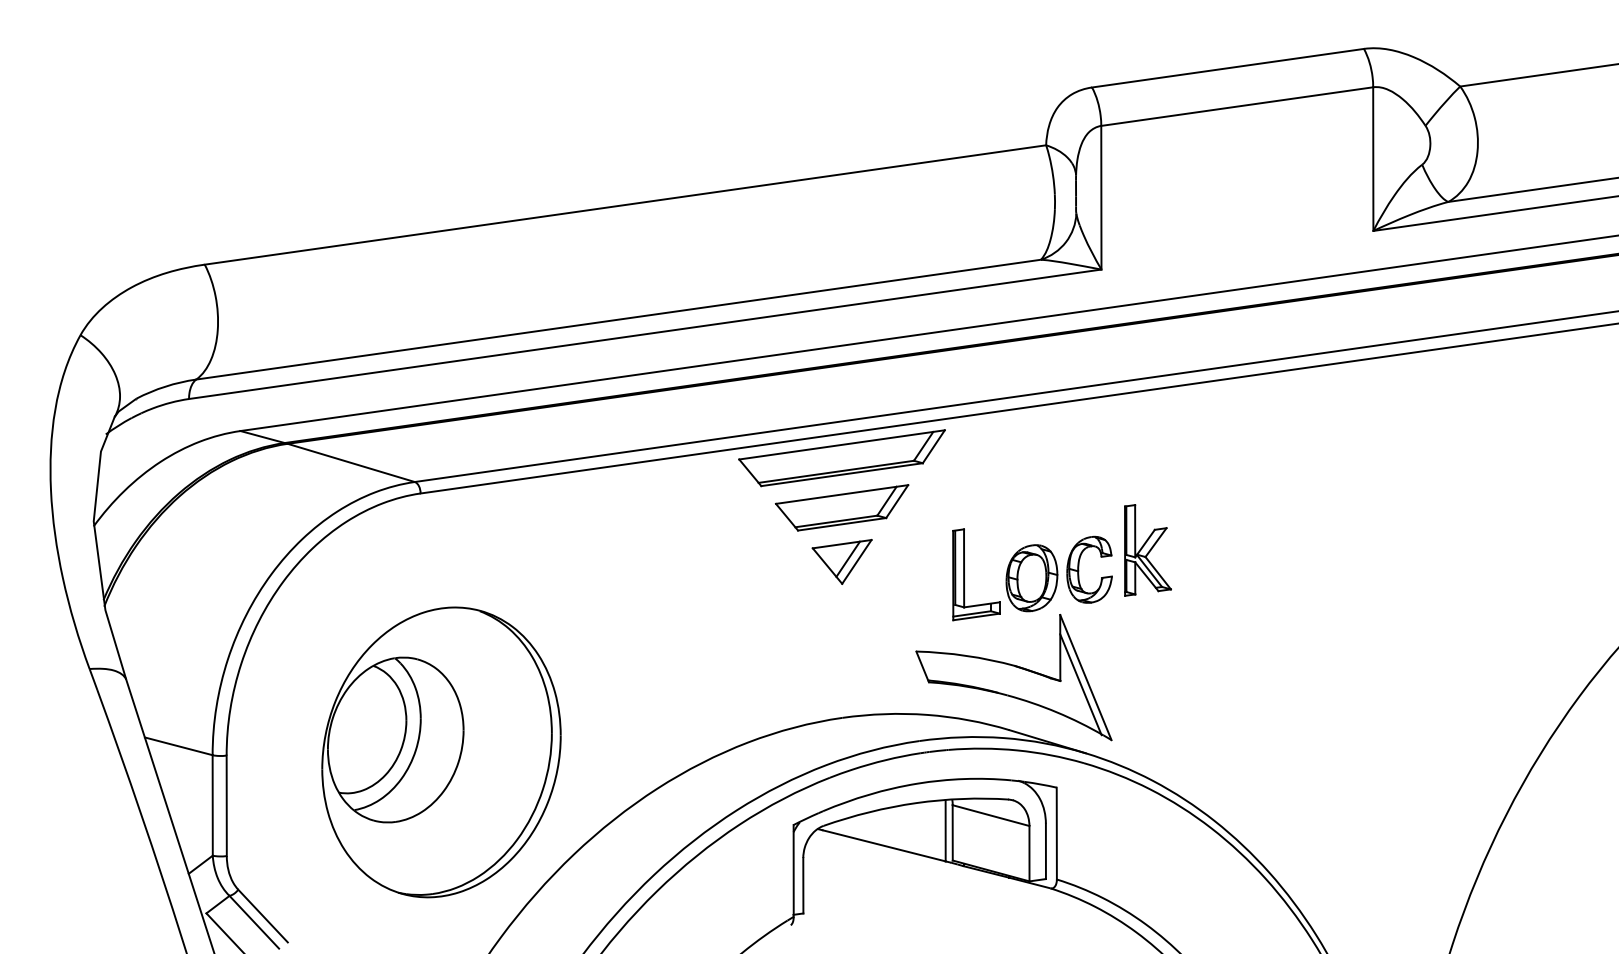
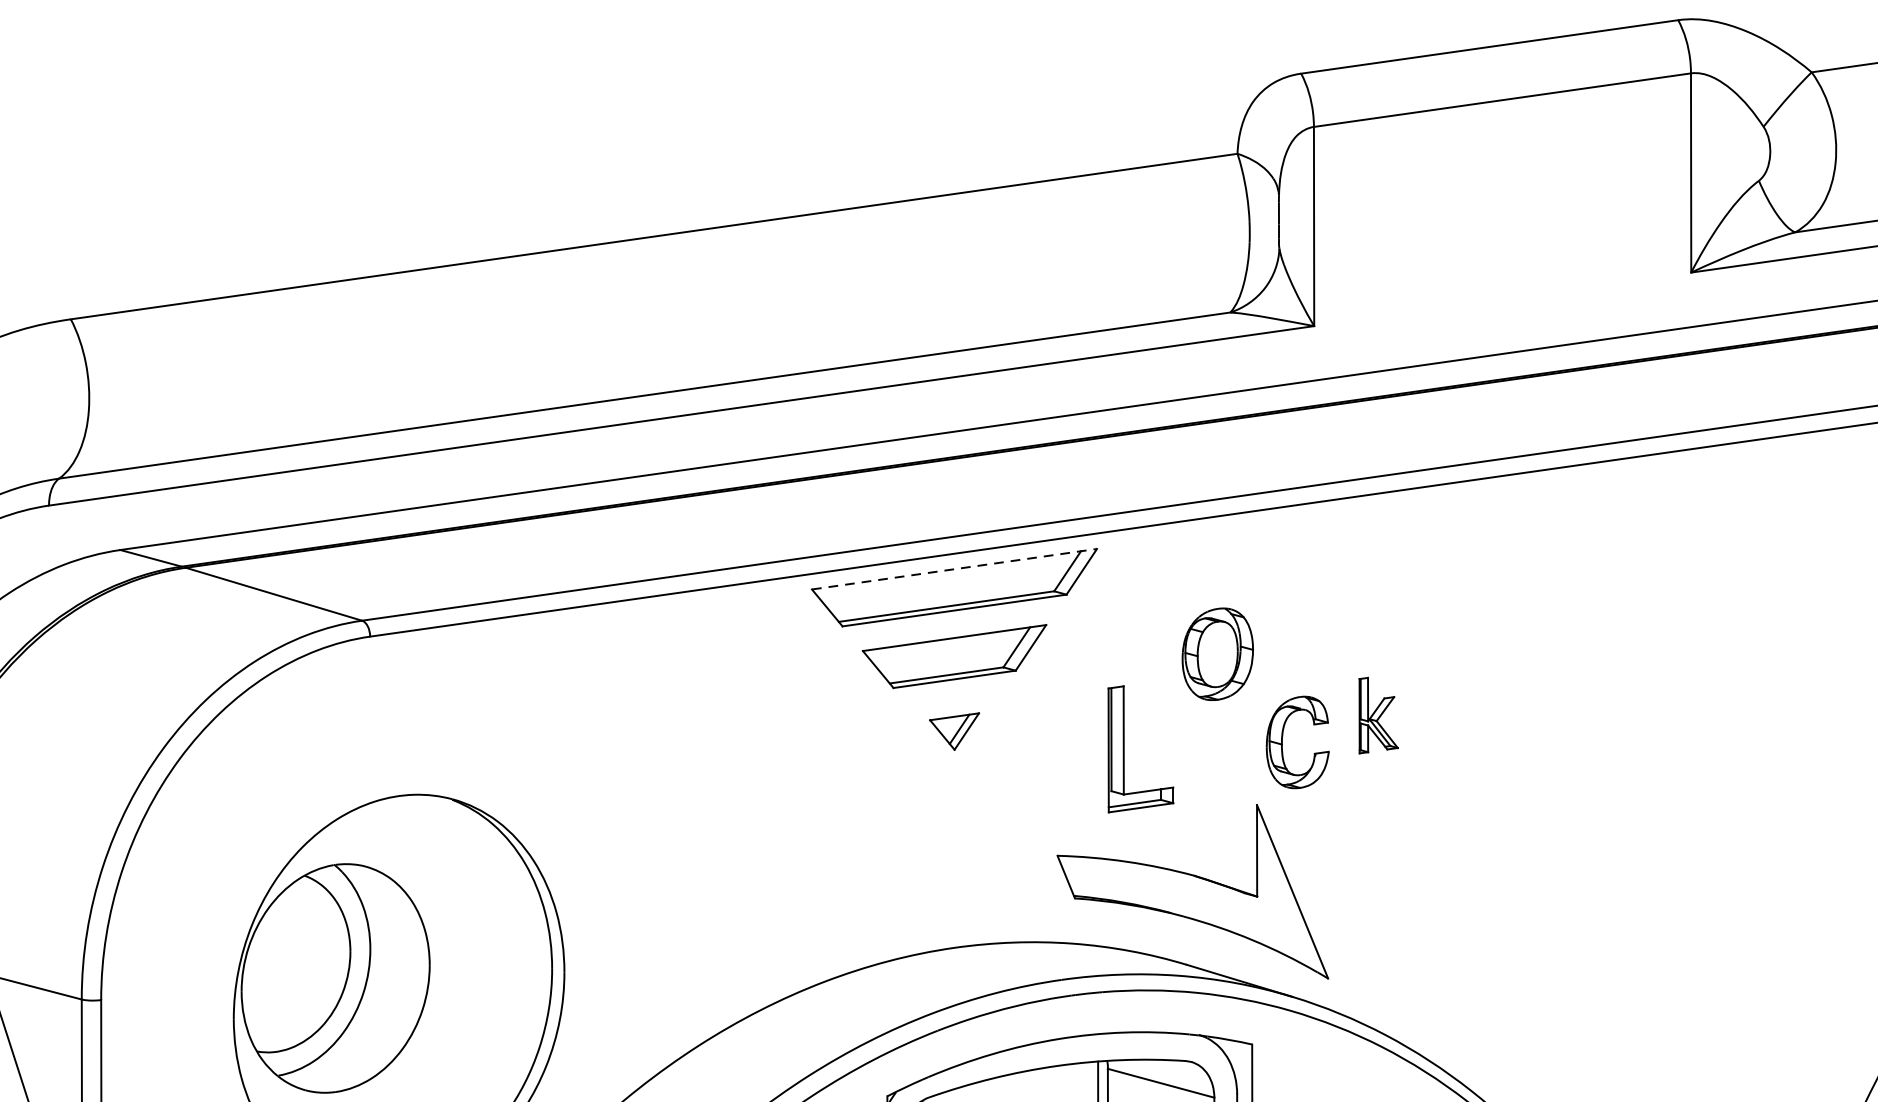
line: (842, 444) -> (955, 568), solid -> dashed
part: (1147, 550) -> (1378, 715), size x0.6
part: (841, 561) -> (953, 730), size x0.6
part: (1031, 578) -> (1217, 654), moved
line: (1080, 684) -> (1285, 901), removed

